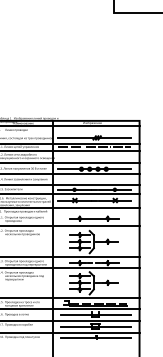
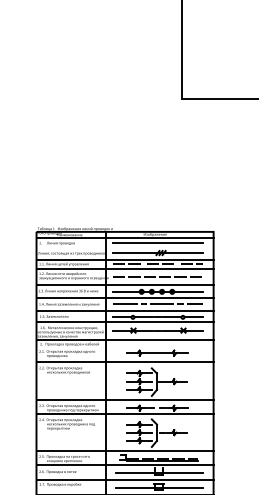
line: (94, 129) -> (157, 242), added
line: (94, 156) -> (157, 276), added
line: (94, 179) -> (157, 304), added

